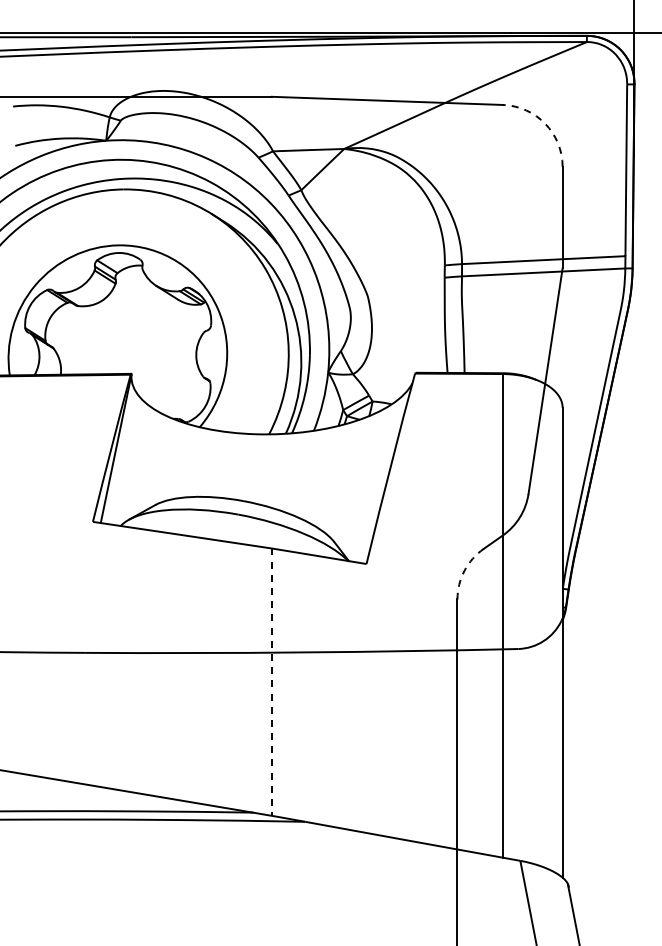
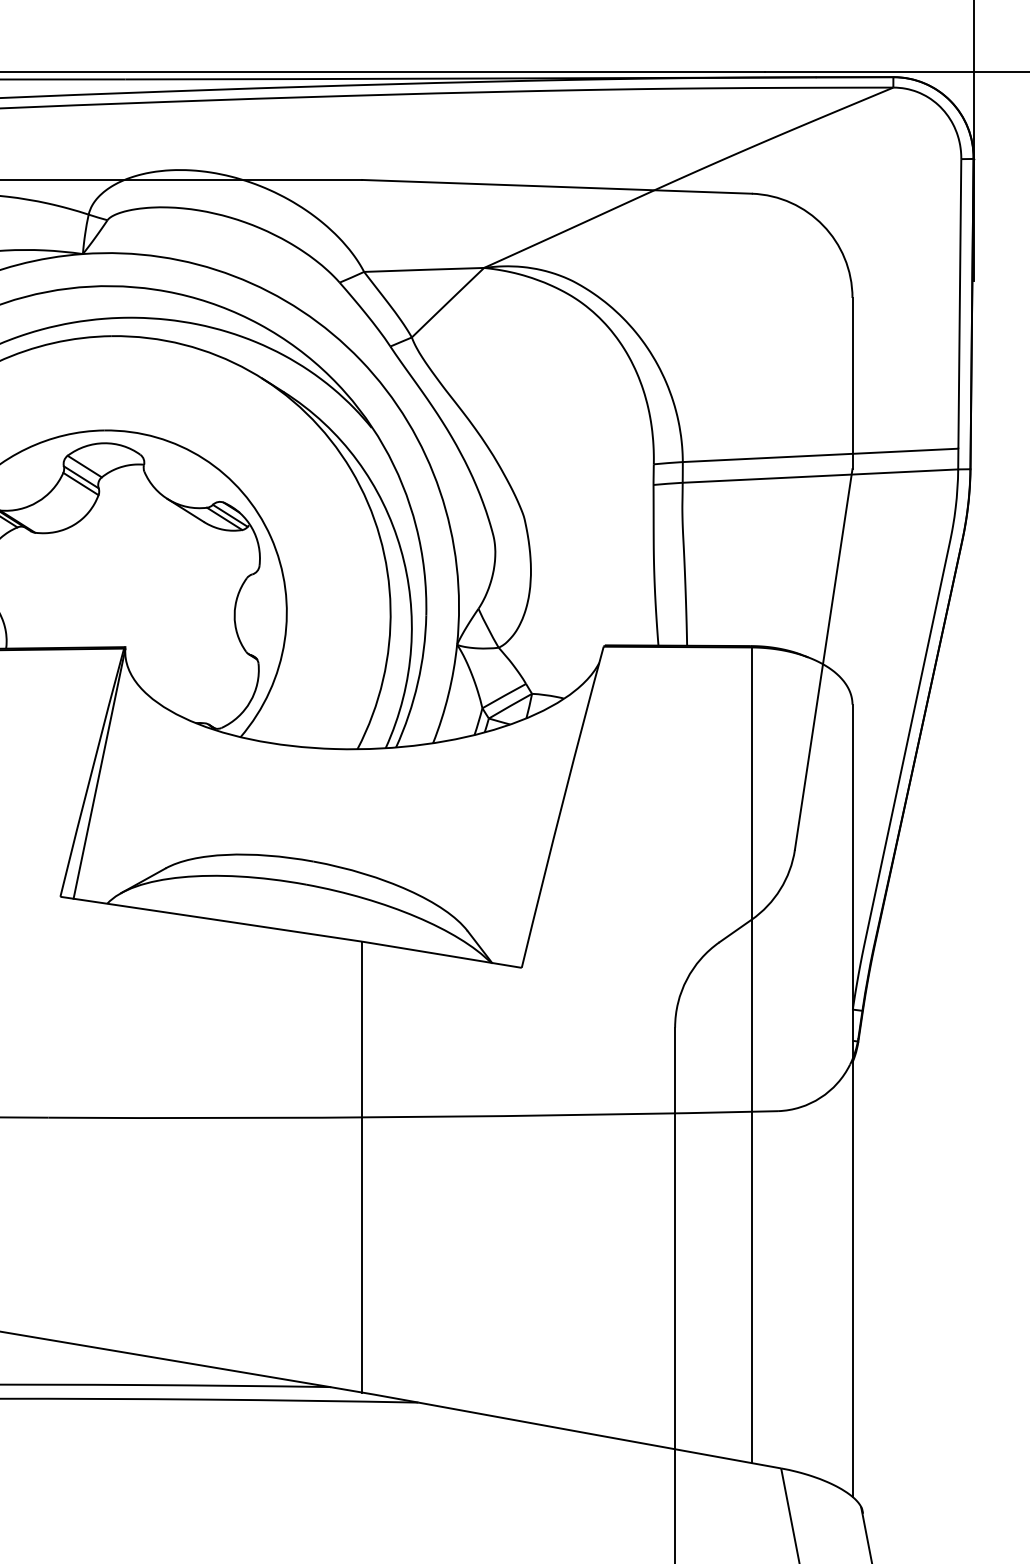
arc: (545, 123) -> (823, 224), dashed -> solid
arc: (464, 570) -> (686, 978), dashed -> solid
line: (271, 682) -> (361, 1167), dashed -> solid

